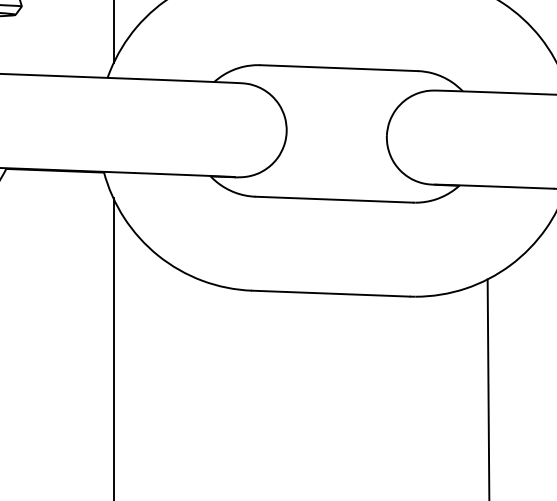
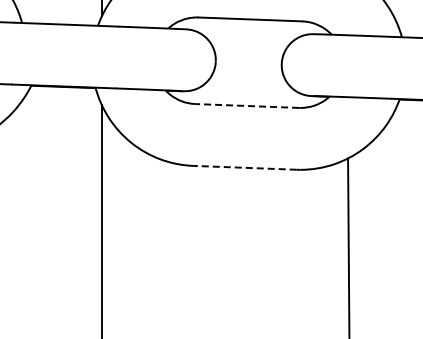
line: (334, 198) -> (247, 105), solid -> dashed
line: (330, 293) -> (244, 167), solid -> dashed

